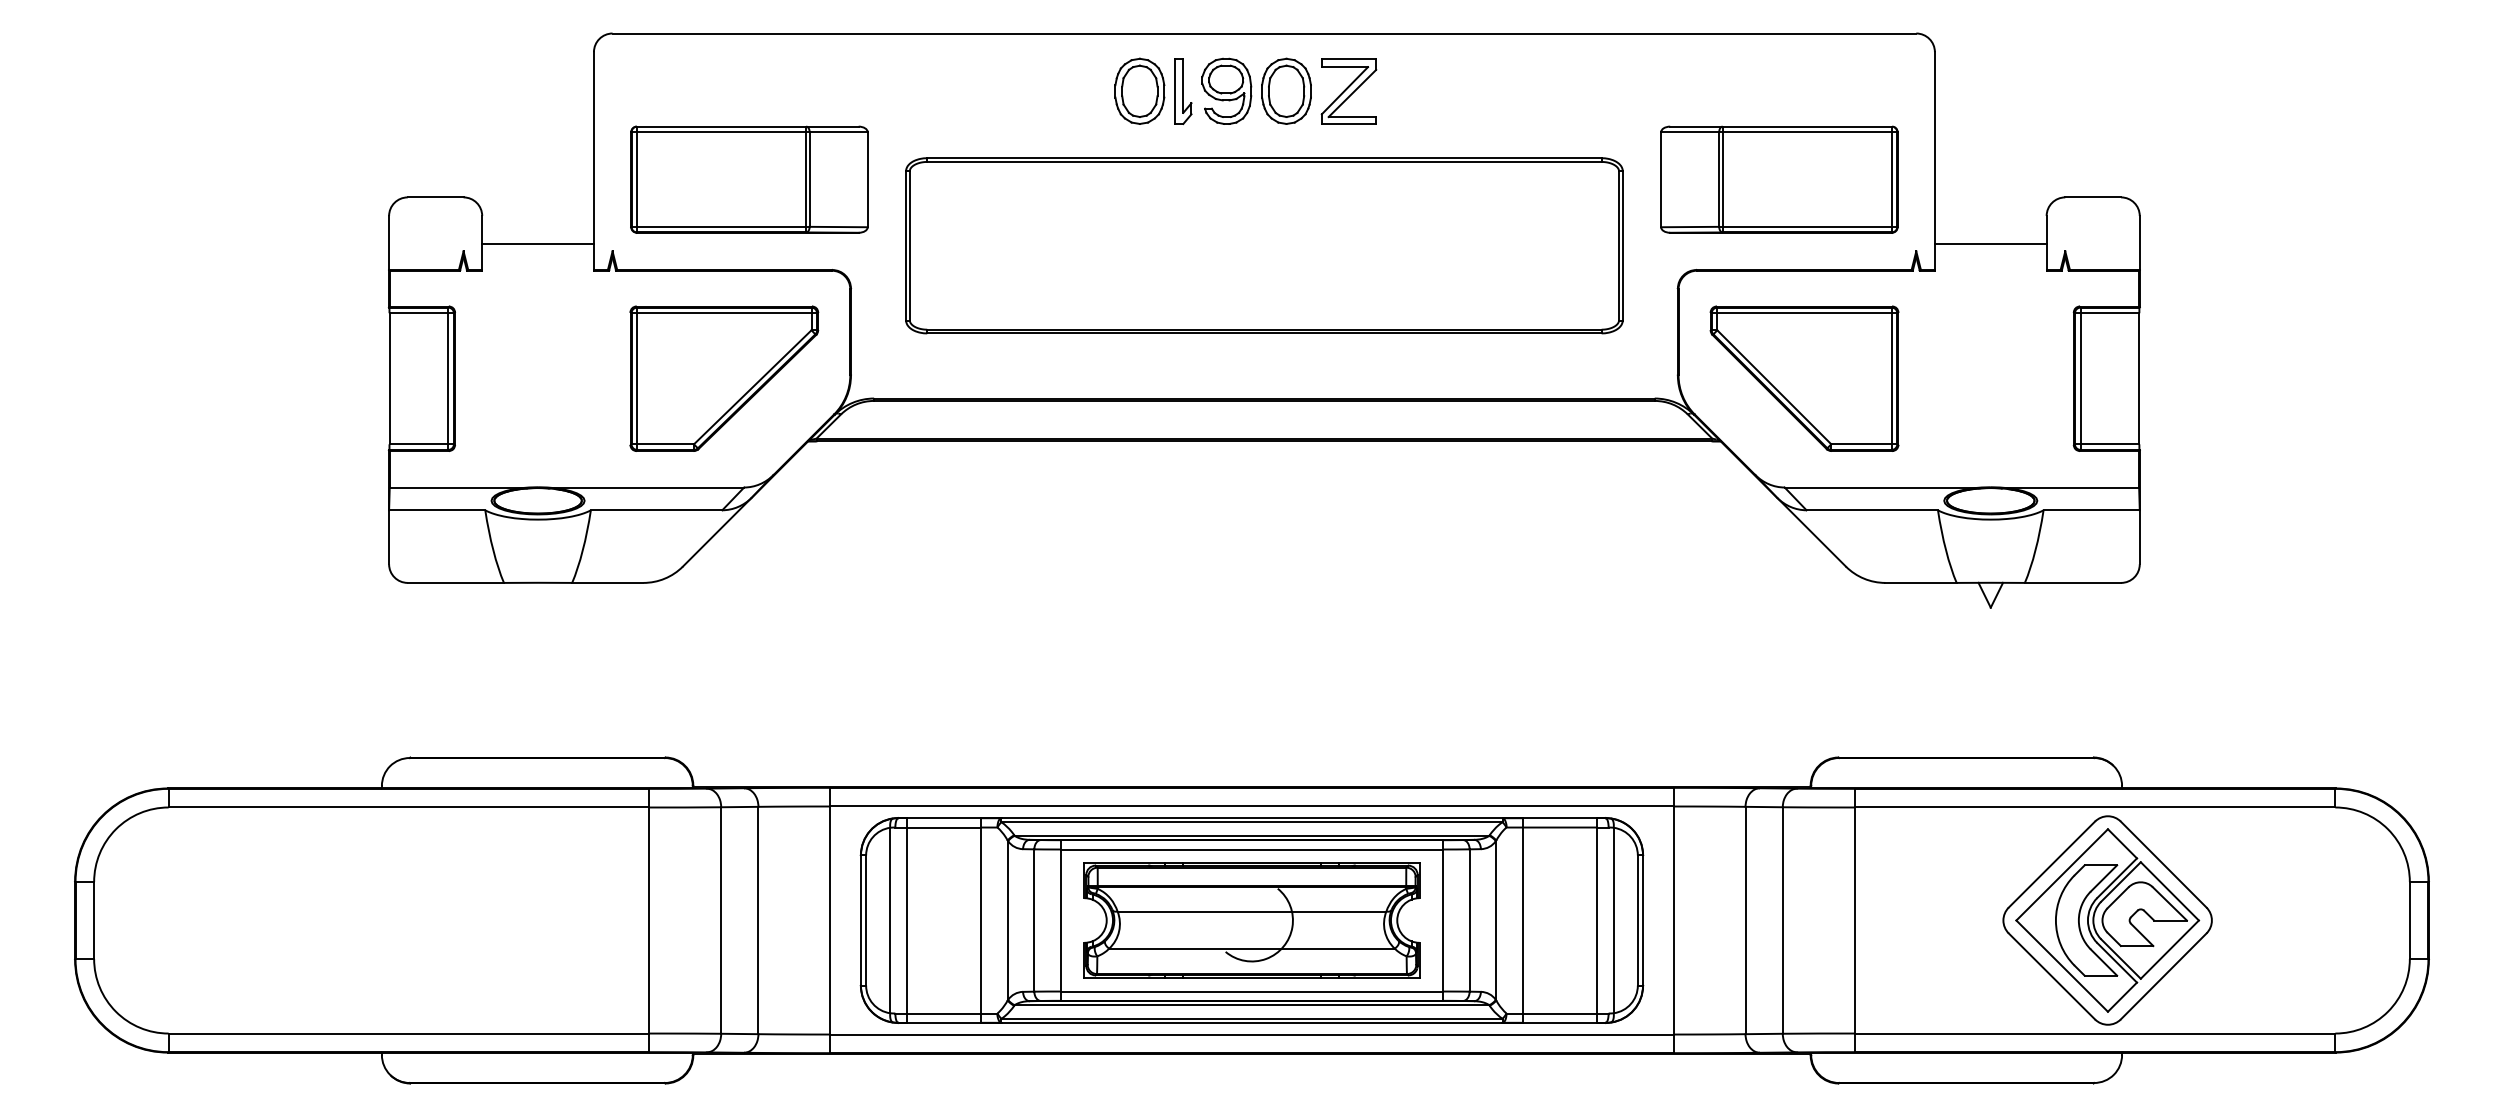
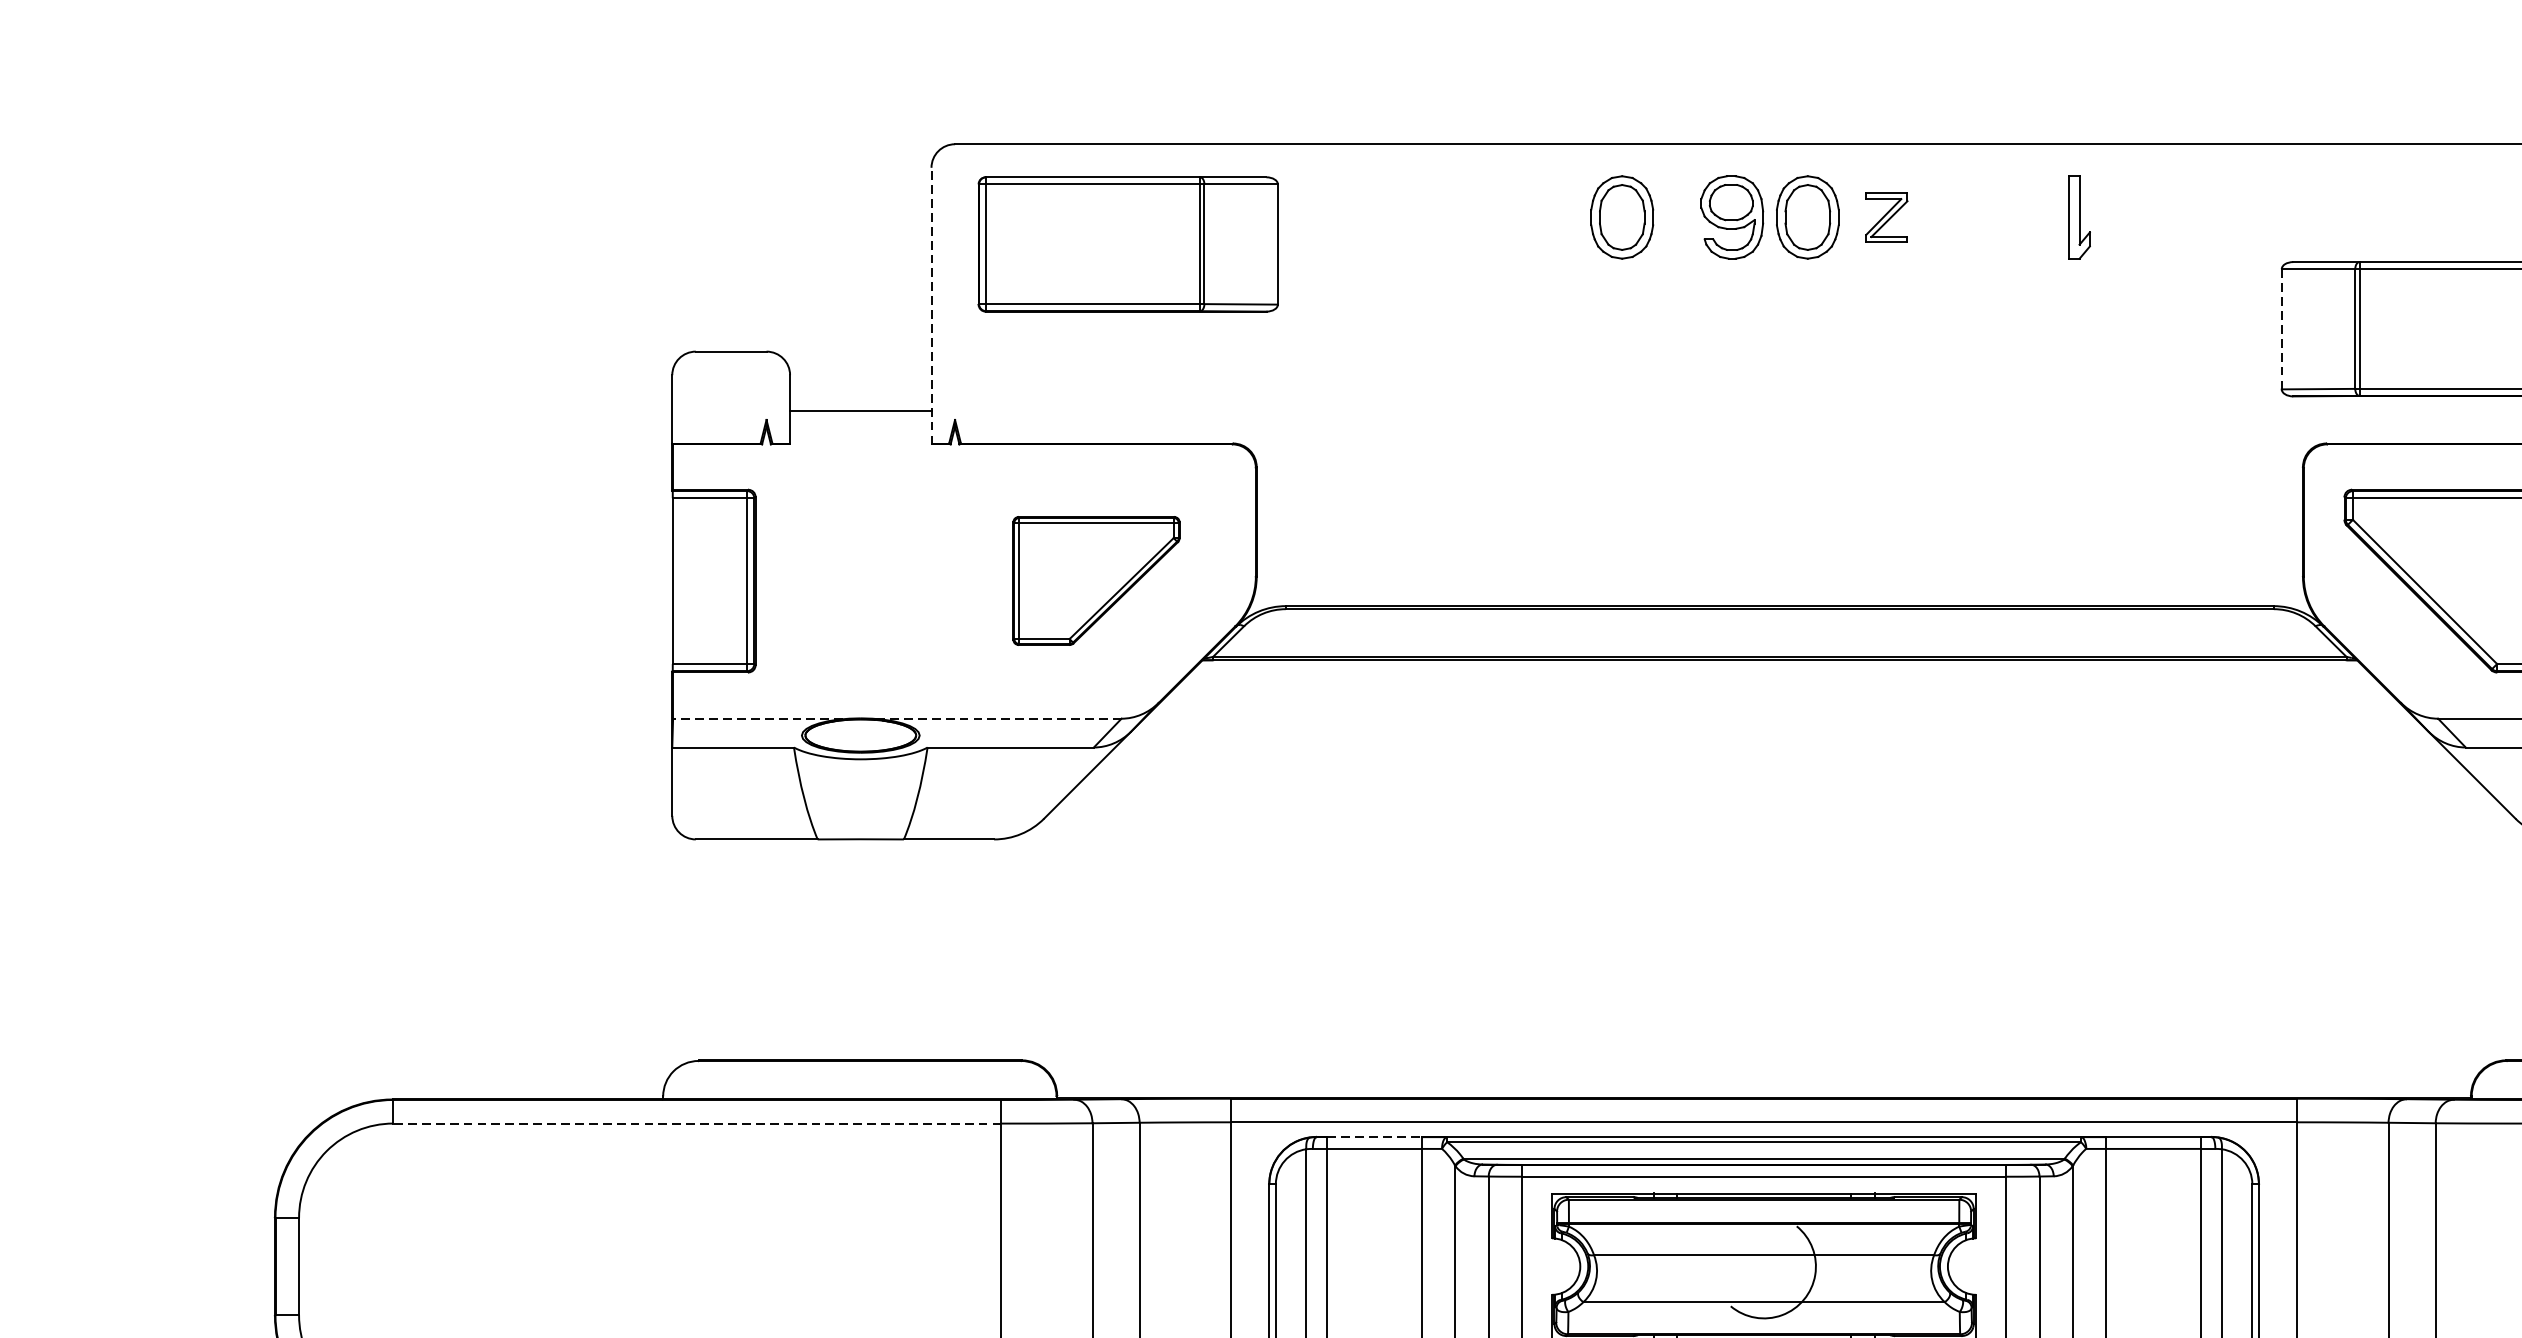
part: (1183, 91) -> (2079, 217), moved
part: (1348, 91) -> (1886, 217), size x0.6
line: (593, 160) -> (930, 304), solid -> dashed
part: (749, 179) -> (1128, 244), moved
line: (1661, 179) -> (2282, 328), solid -> dashed
part: (1264, 245) -> (1779, 412), removed
part: (724, 378) -> (1096, 580), size x0.7
line: (566, 487) -> (896, 718), solid -> dashed
line: (408, 807) -> (696, 1123), solid -> dashed
line: (944, 818) -> (1375, 1137), solid -> dashed

